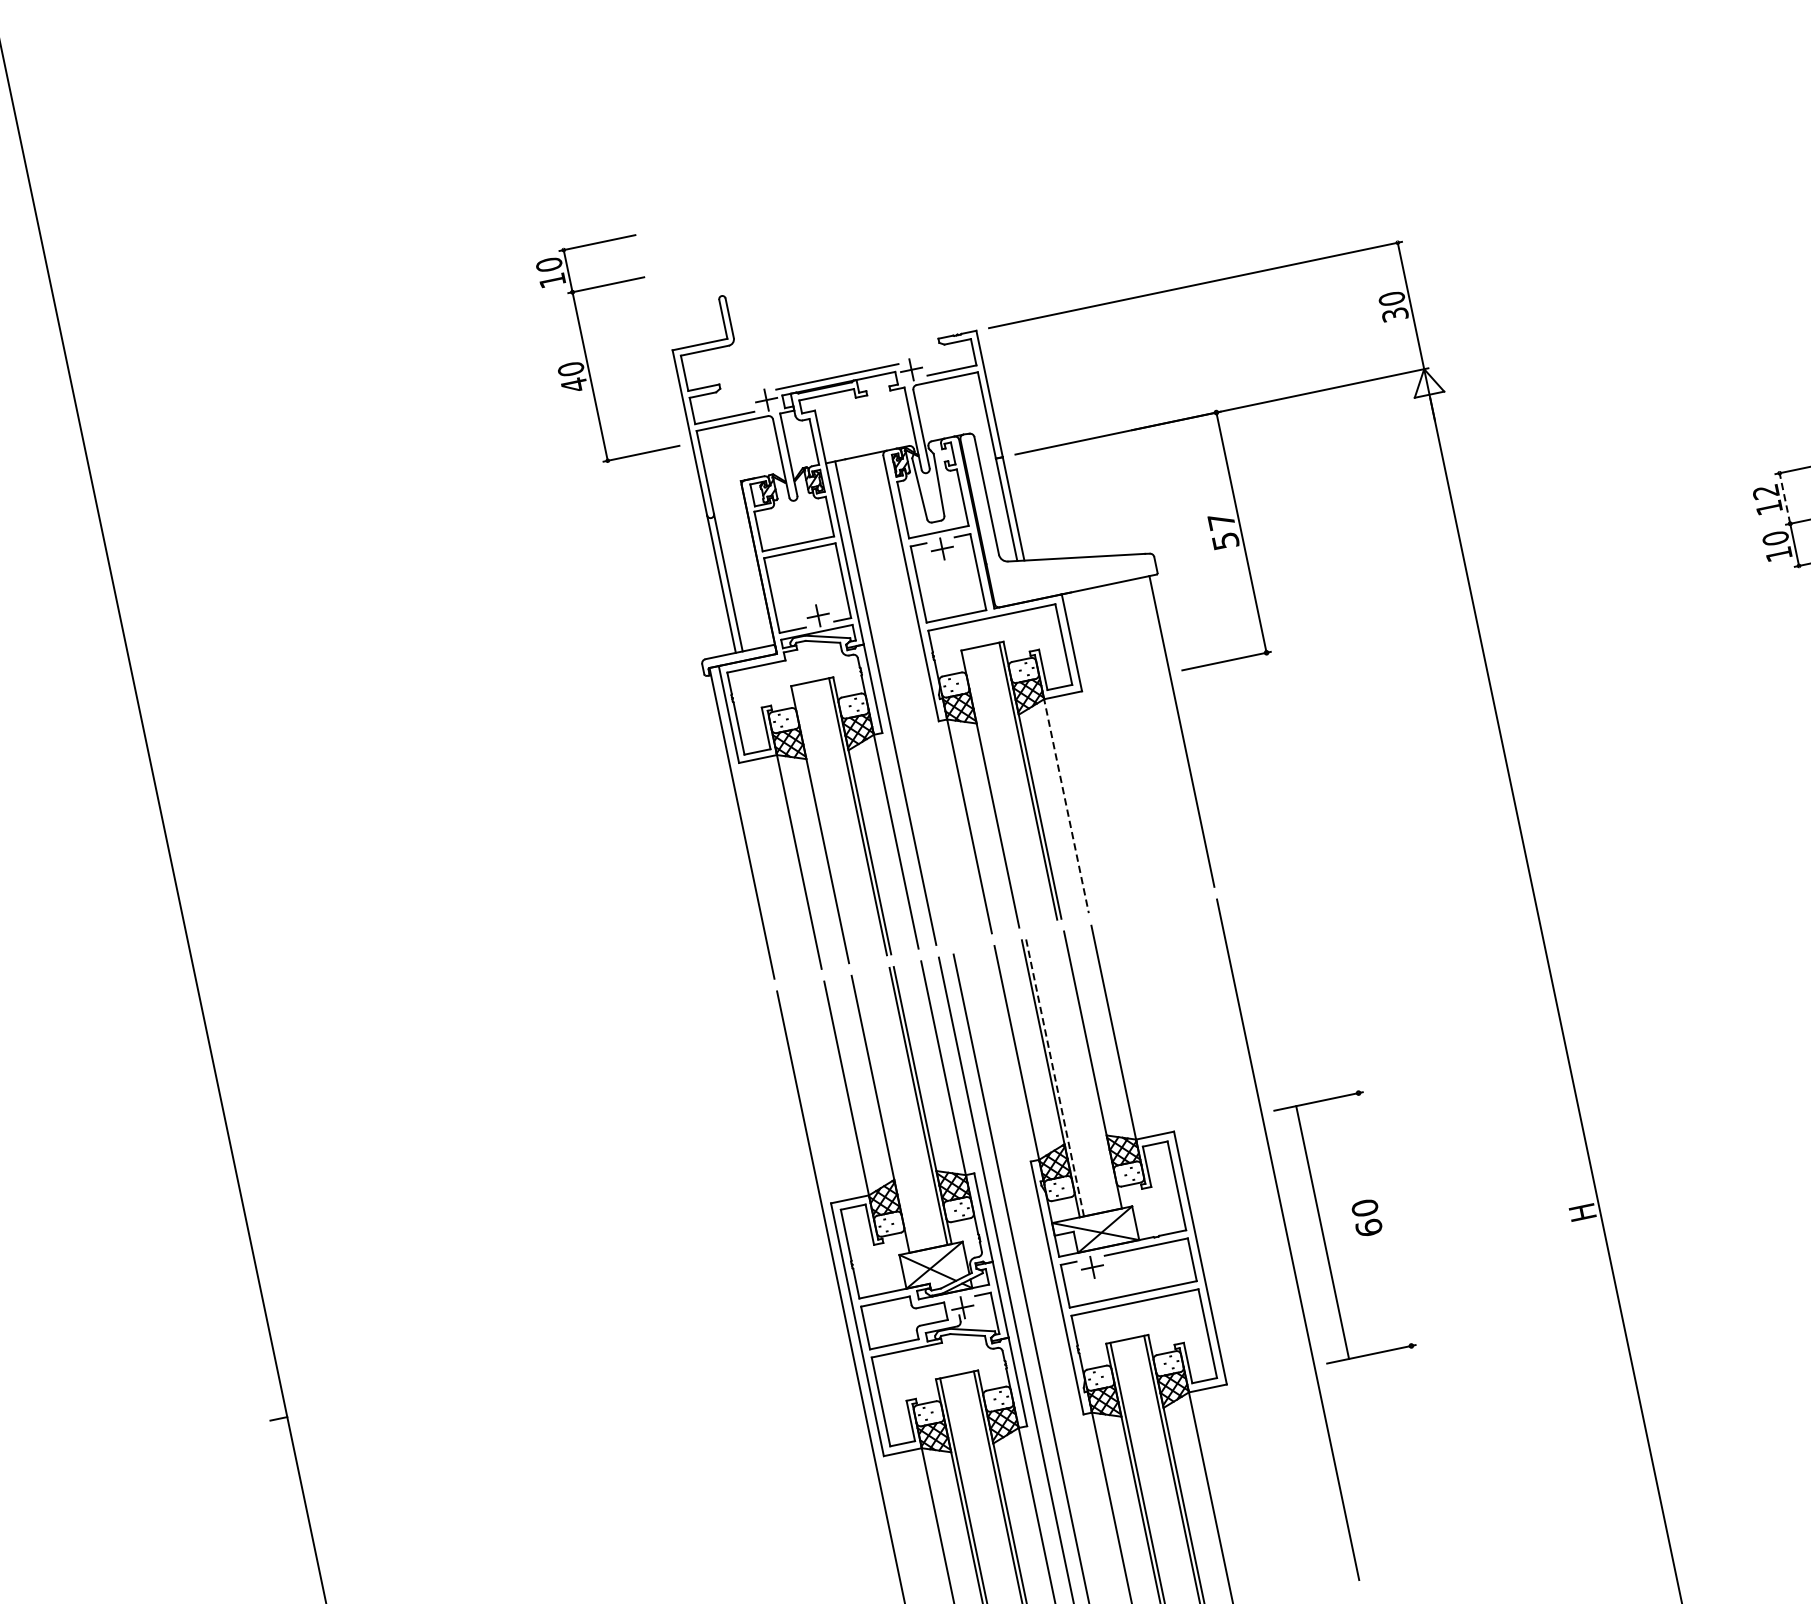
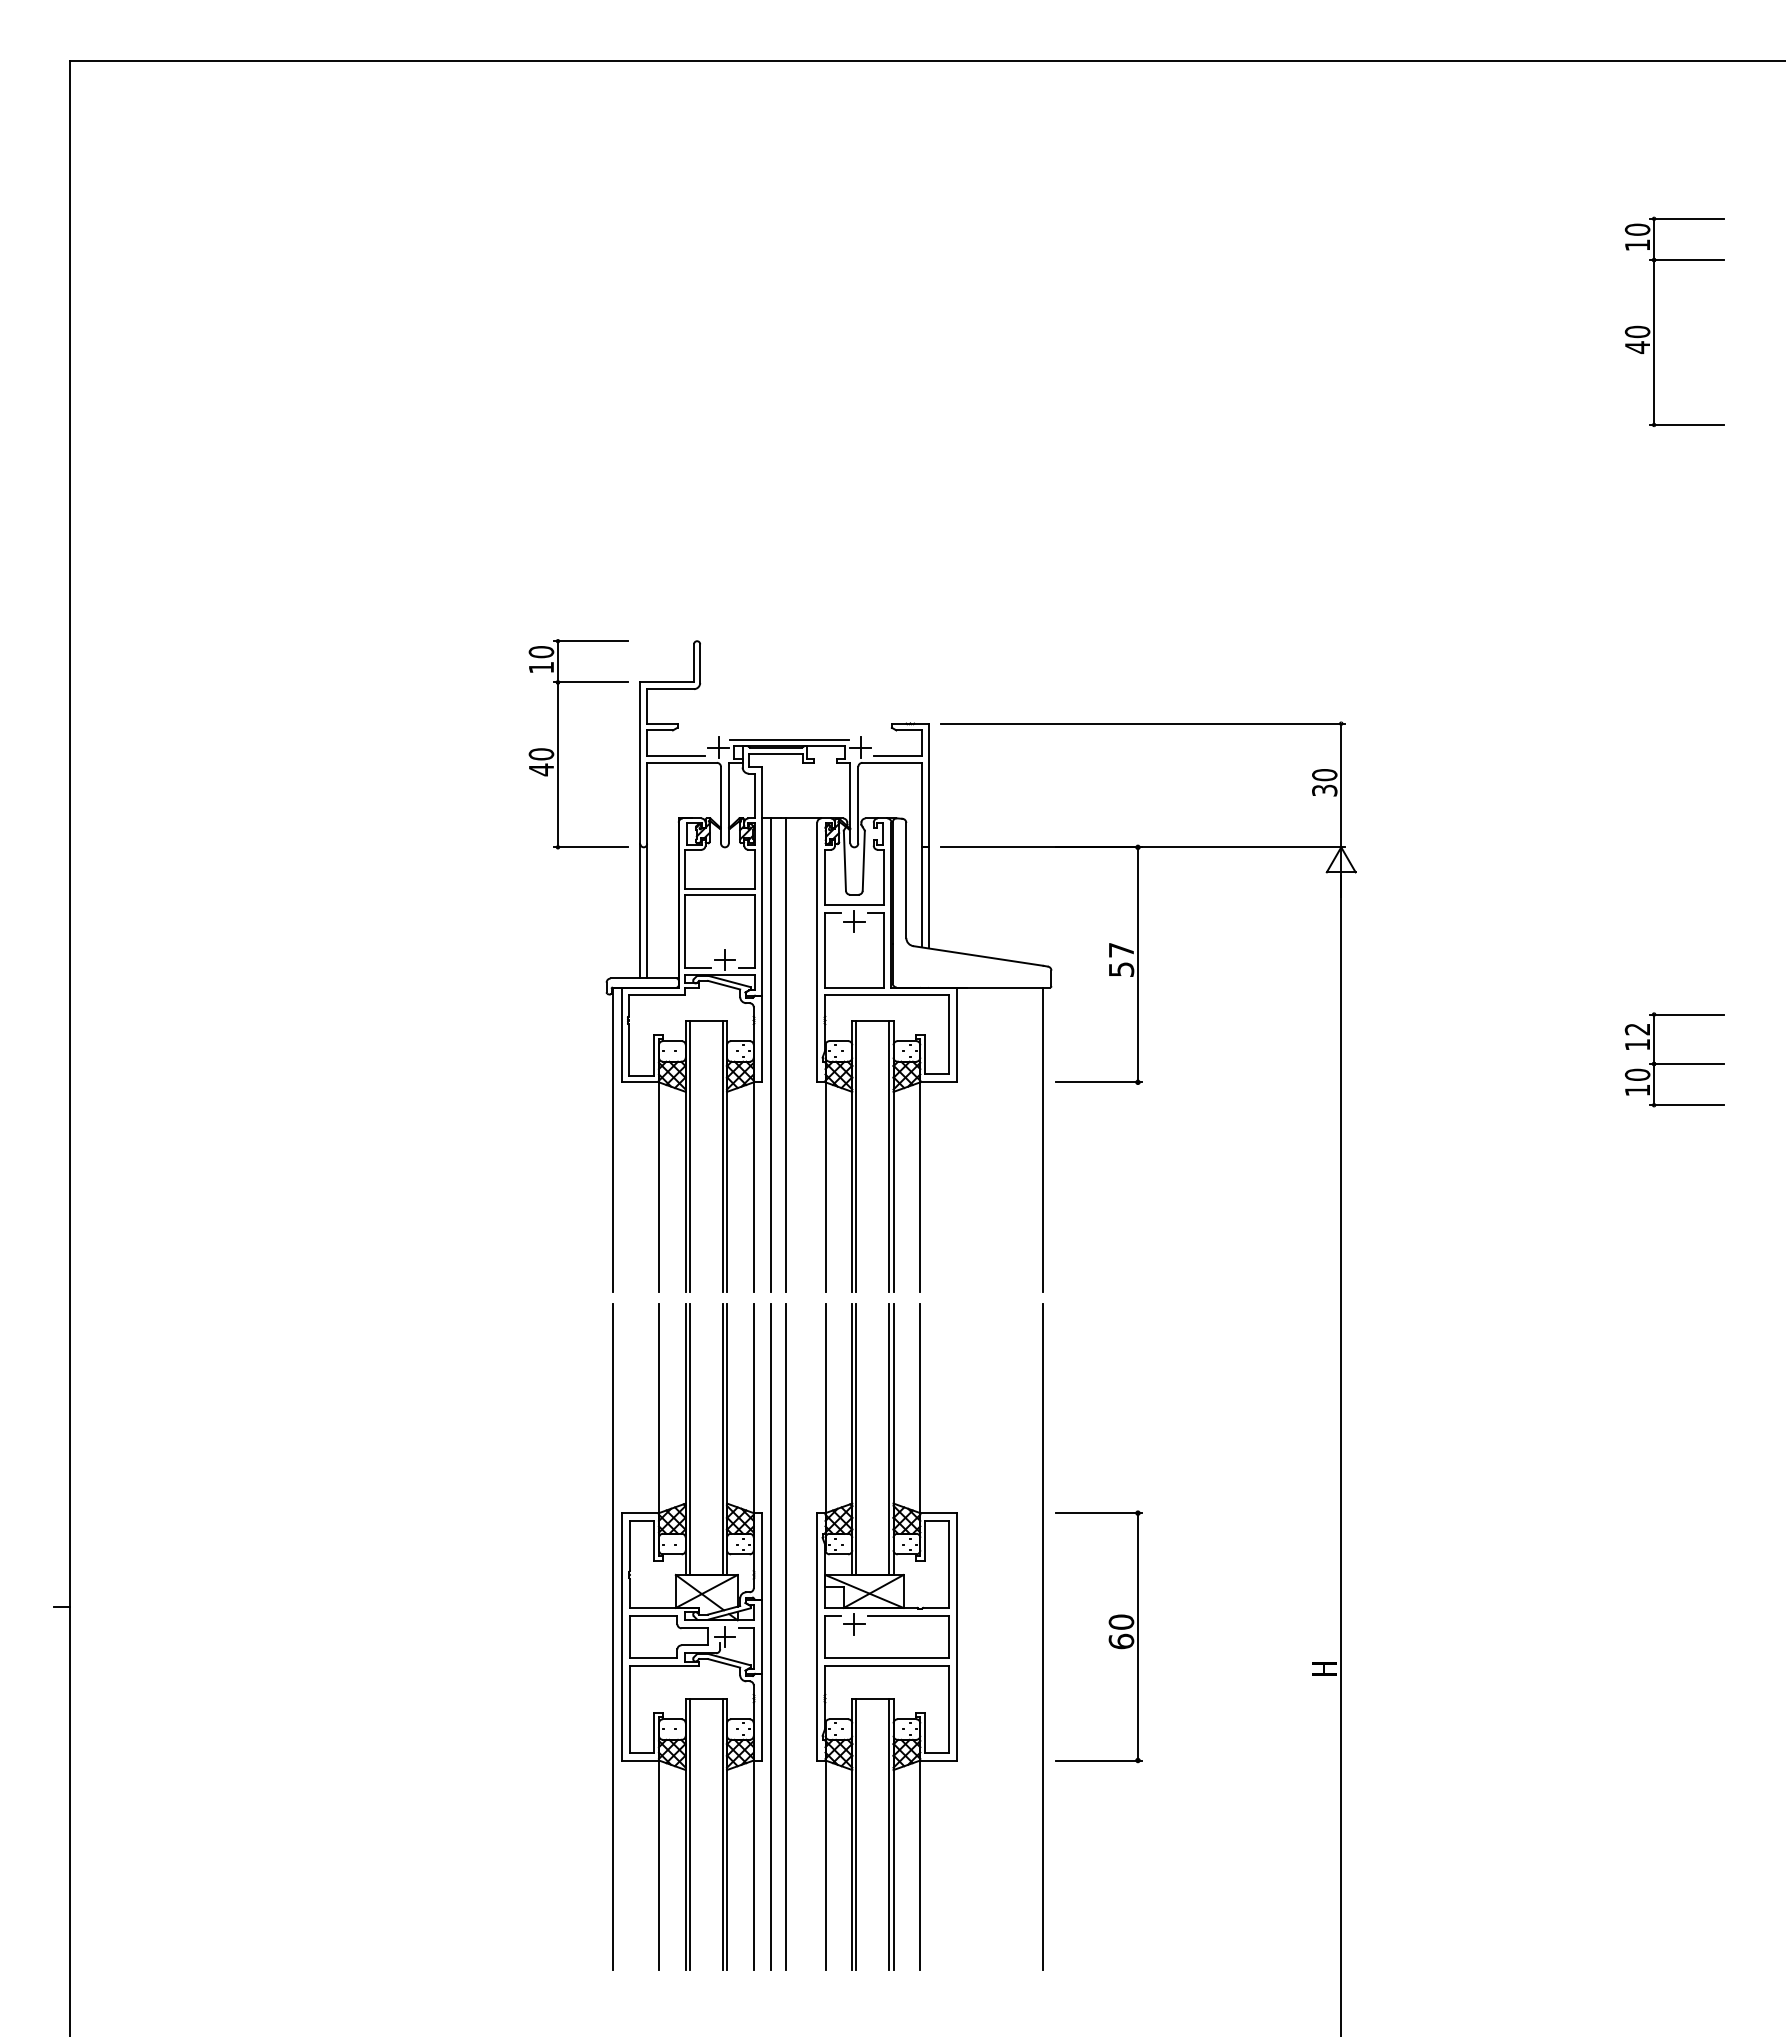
part: (586, 355) -> (558, 744), moved
line: (1785, 498) -> (1654, 1039), dashed -> solid
line: (900, 699) -> (785, 1054), added
line: (994, 787) -> (856, 1155), added
line: (1066, 804) -> (920, 1185), dashed -> solid
line: (823, 823) -> (689, 1155), added
line: (1088, 1069) -> (889, 1438), added
line: (1055, 1077) -> (856, 1439), dashed -> solid
line: (884, 1112) -> (689, 1438), added
line: (1322, 1232) -> (1137, 1636), moved

